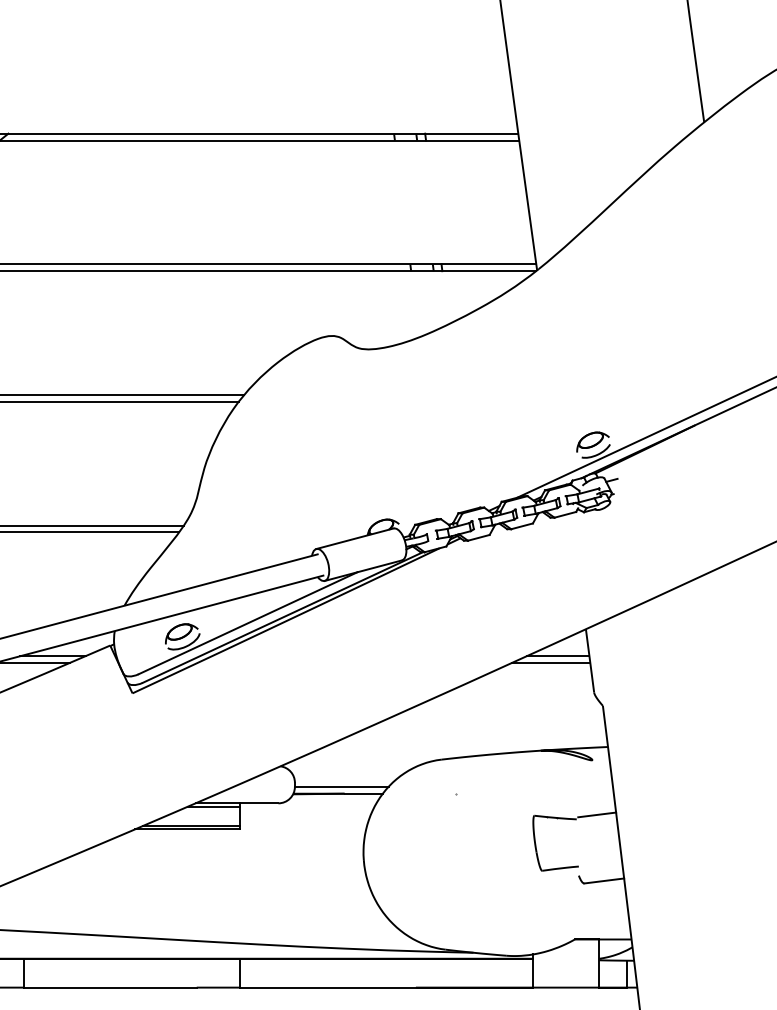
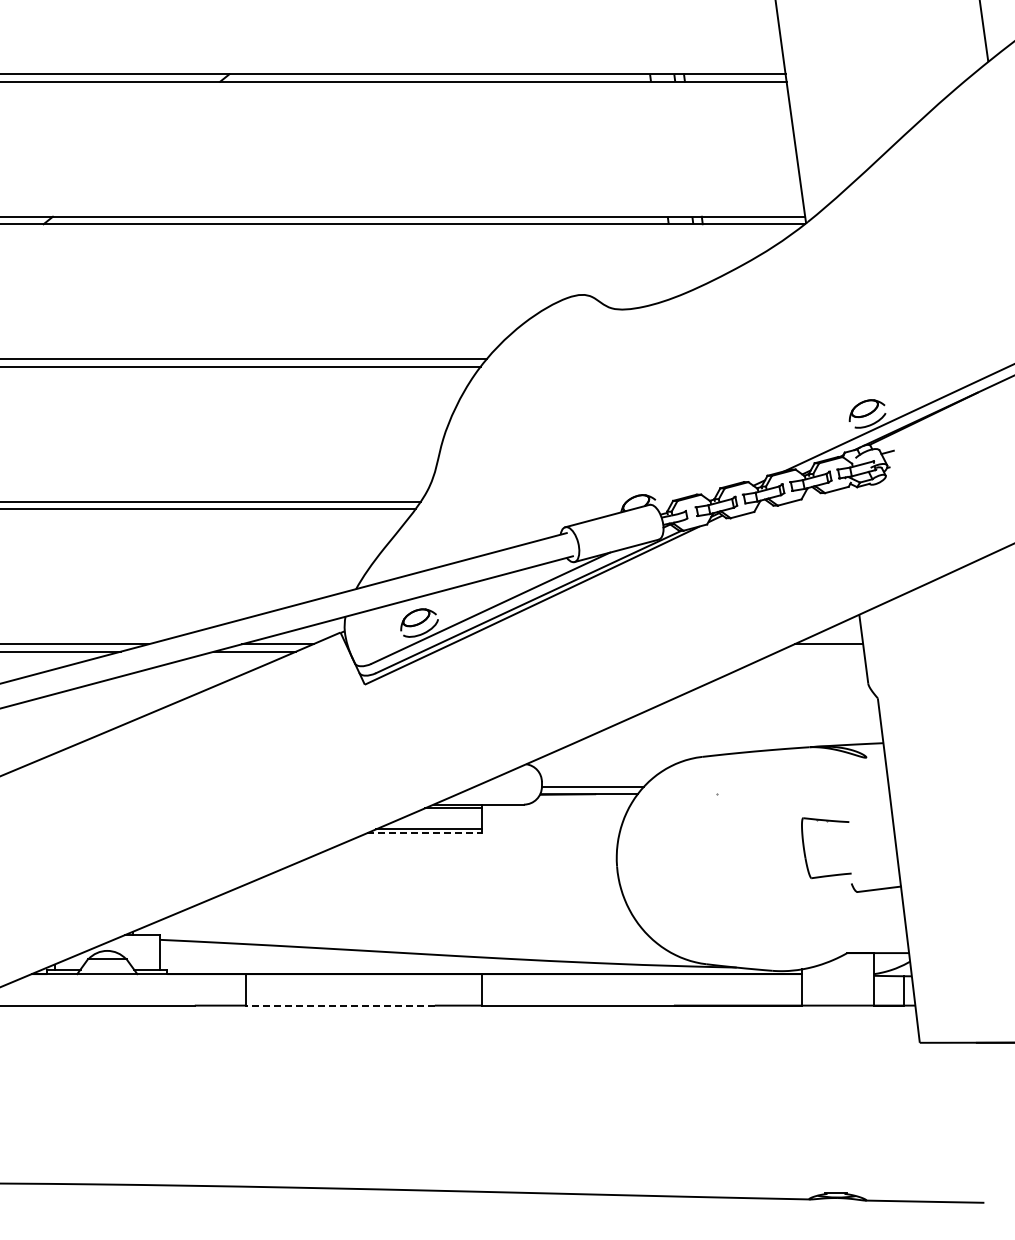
line: (551, 662) -> (821, 651), removed
line: (597, 814) -> (871, 816), removed
line: (188, 829) -> (425, 833), solid -> dashed
line: (110, 987) -> (340, 1005), solid -> dashed

